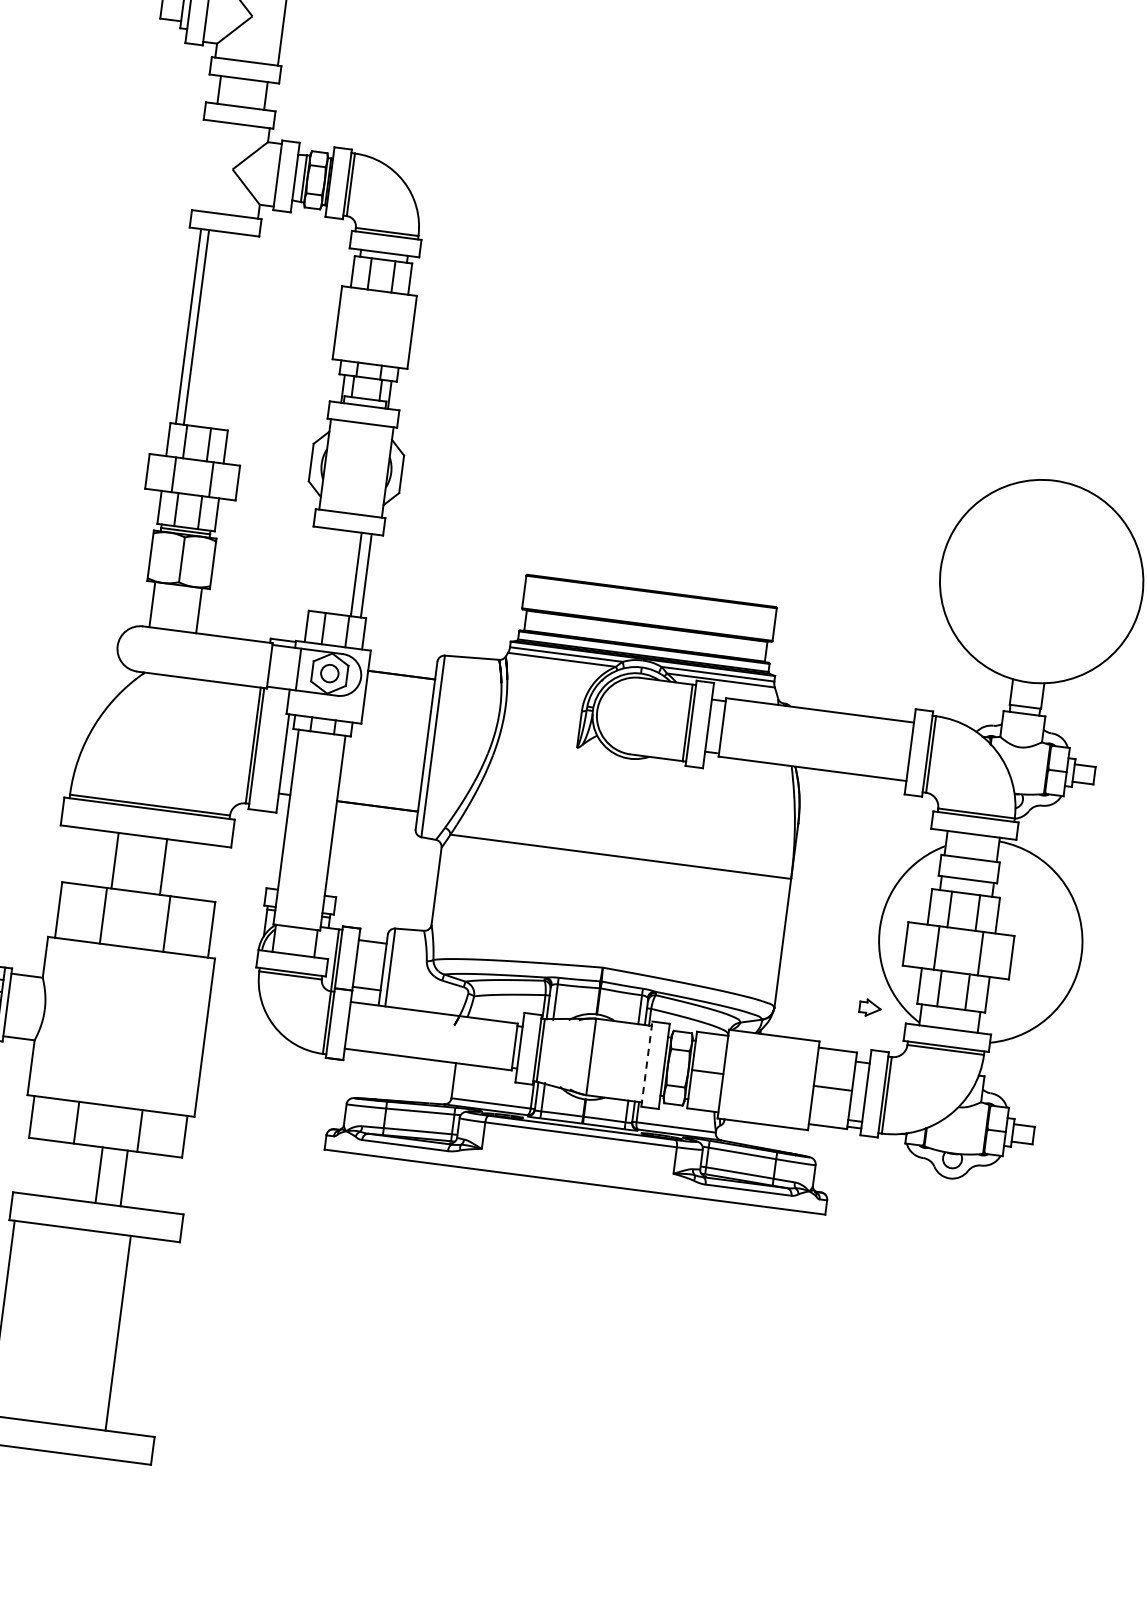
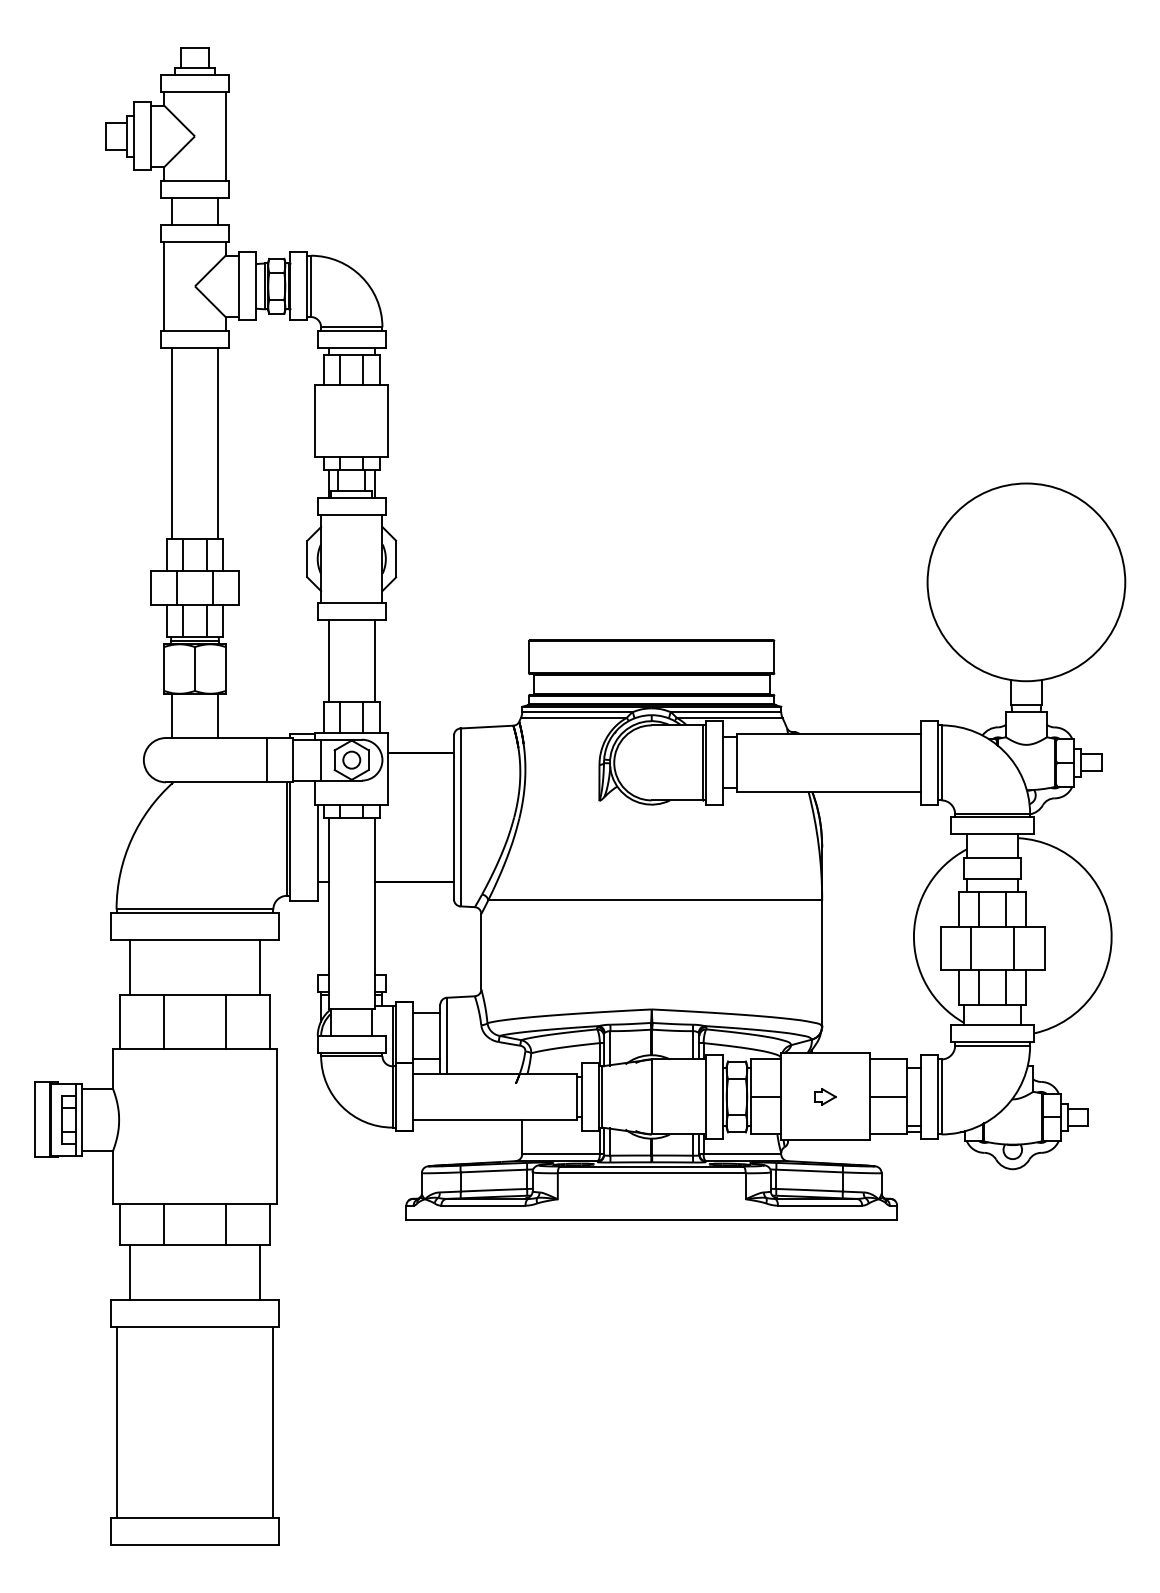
line: (201, 165) -> (164, 286), added
line: (196, 326) -> (217, 442), moved
line: (355, 574) -> (328, 661), moved
line: (242, 662) -> (266, 760), added
line: (115, 860) -> (130, 967), moved
line: (163, 867) -> (259, 967), moved
part: (870, 1007) -> (825, 1096), moved
line: (647, 1063) -> (706, 1096), dashed -> solid
line: (99, 1175) -> (130, 1272), moved
line: (123, 1178) -> (259, 1272), moved
line: (118, 1333) -> (273, 1422), moved

